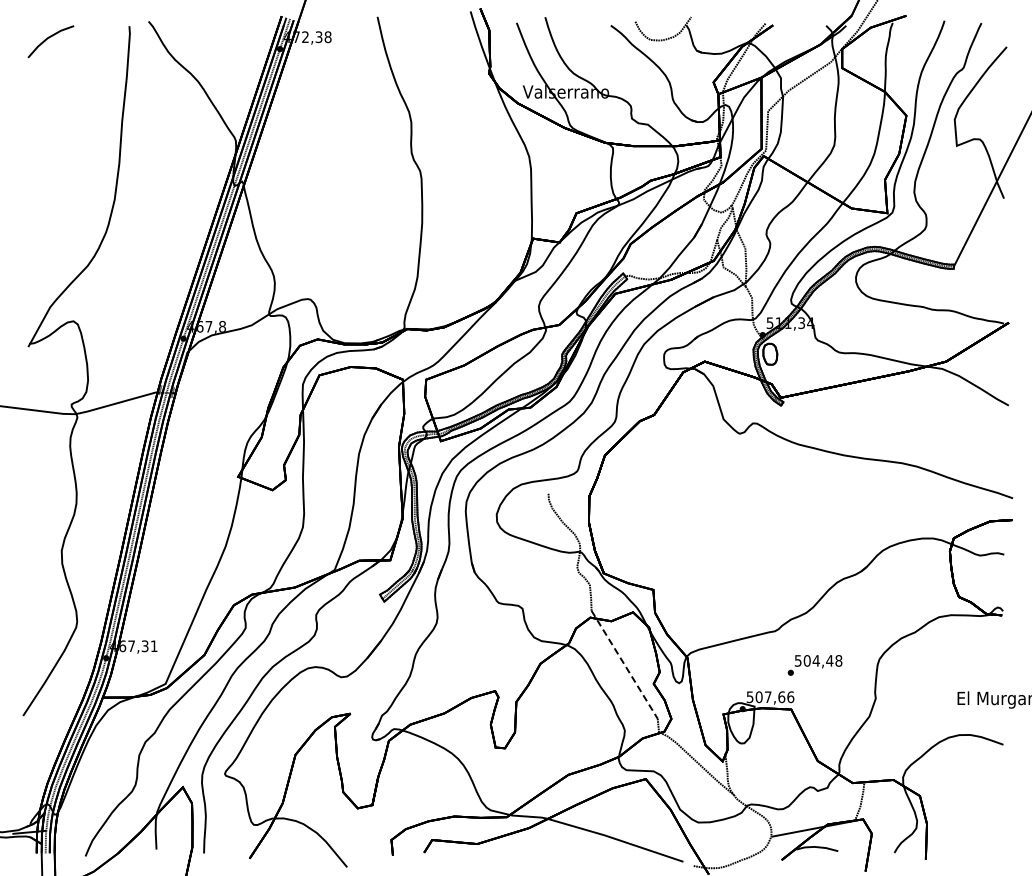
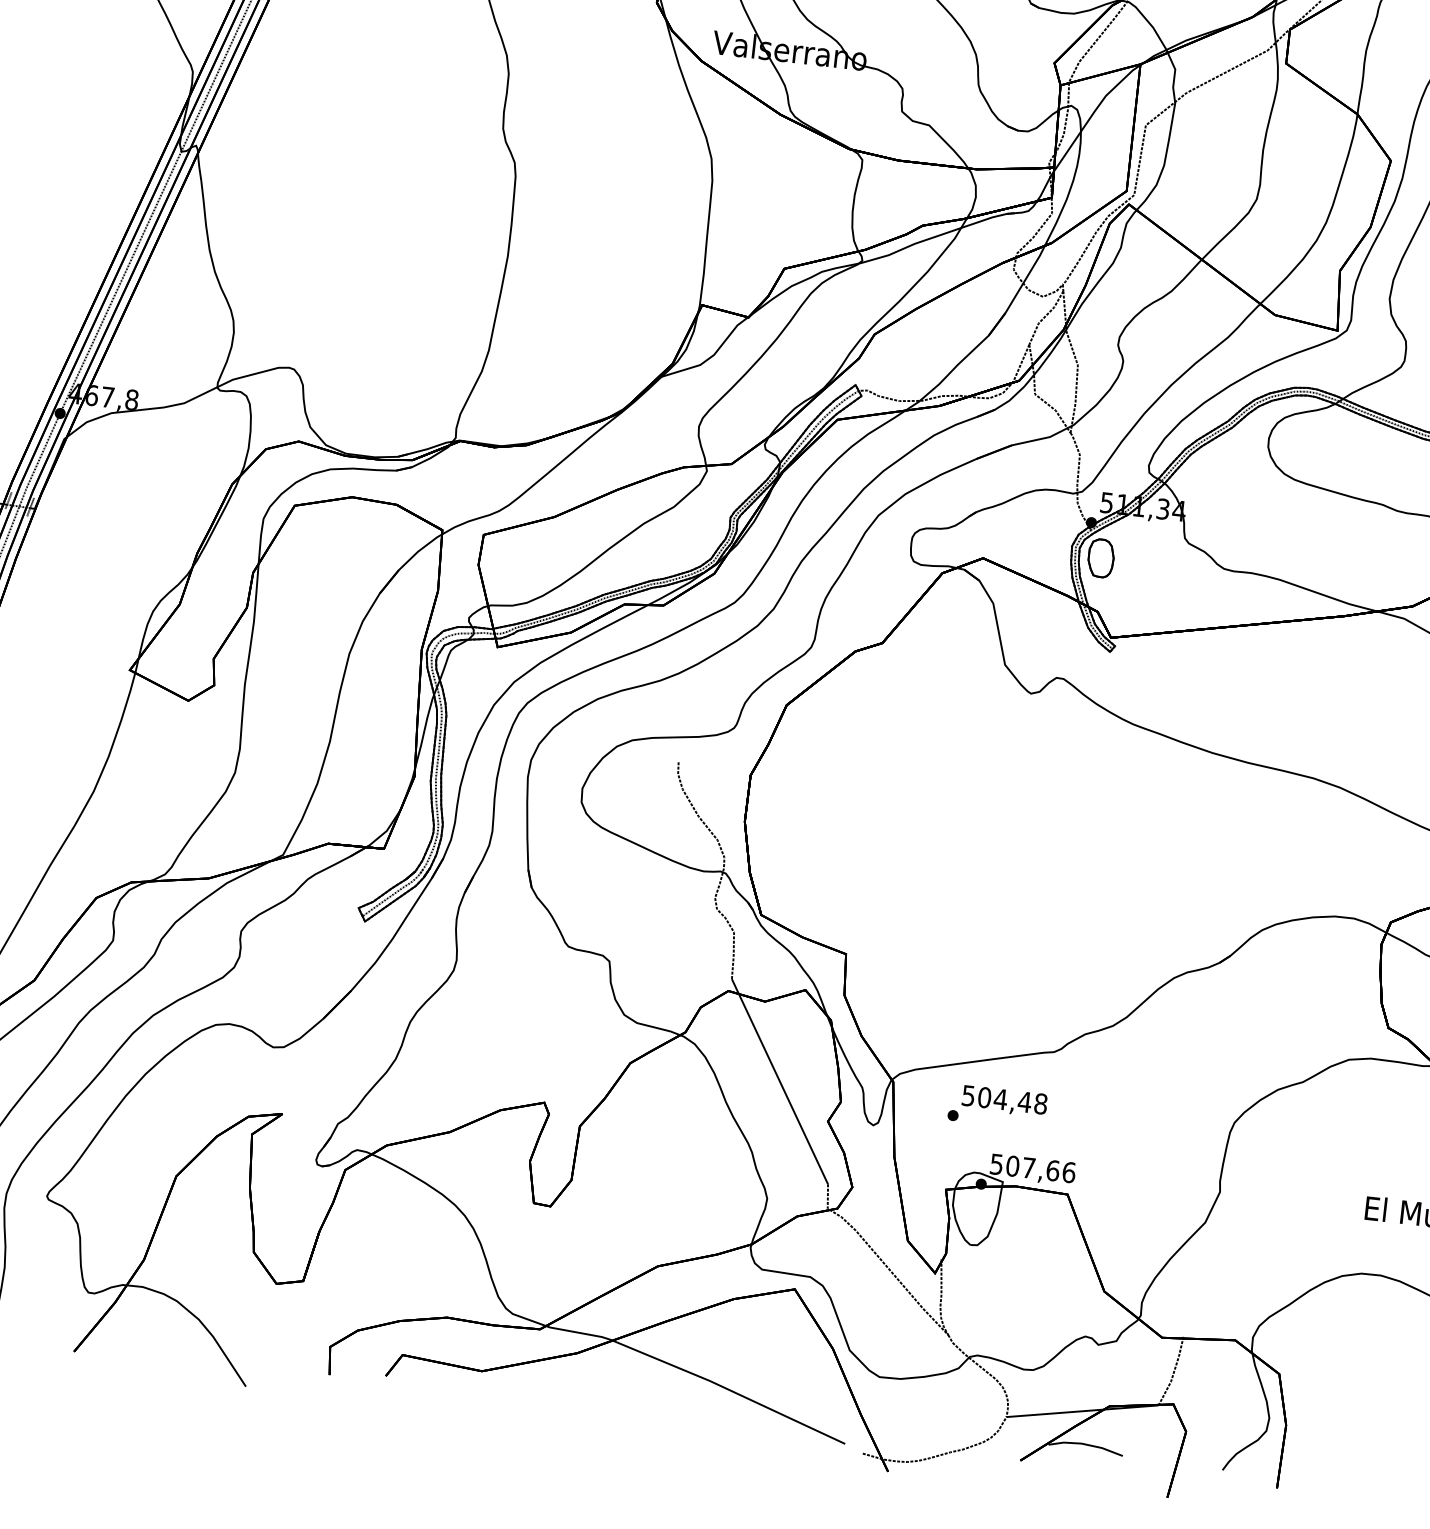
line: (624, 665) -> (779, 1082), dashed -> solid
text: (814, 665) -> (996, 1107), moved

